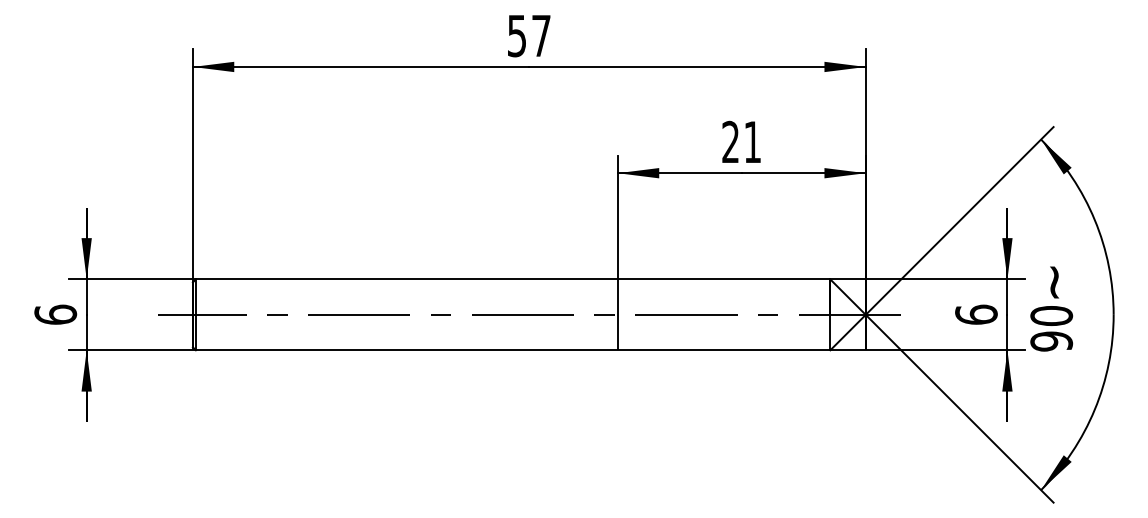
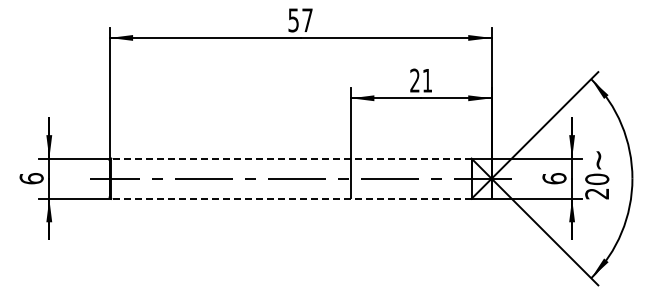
line: (511, 279) -> (290, 158), solid -> dashed
text: (1052, 340) -> (597, 193), 90 -> 20
line: (511, 349) -> (290, 198), solid -> dashed

